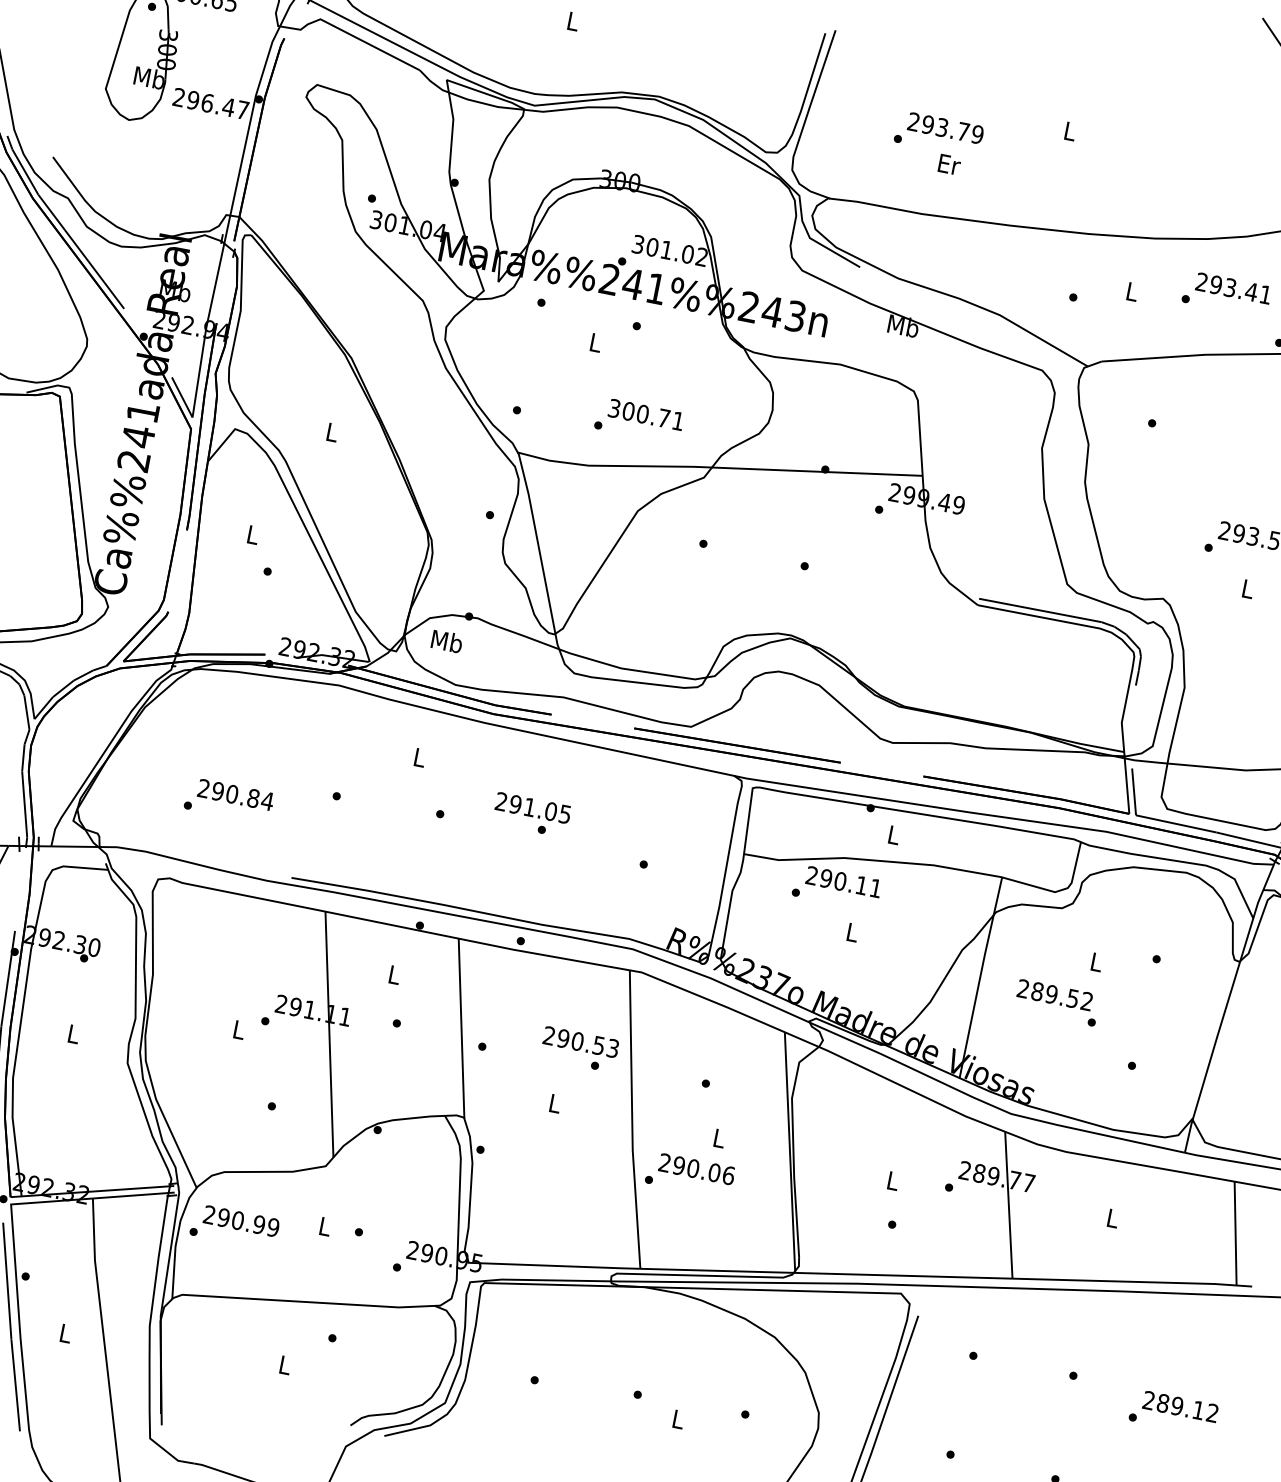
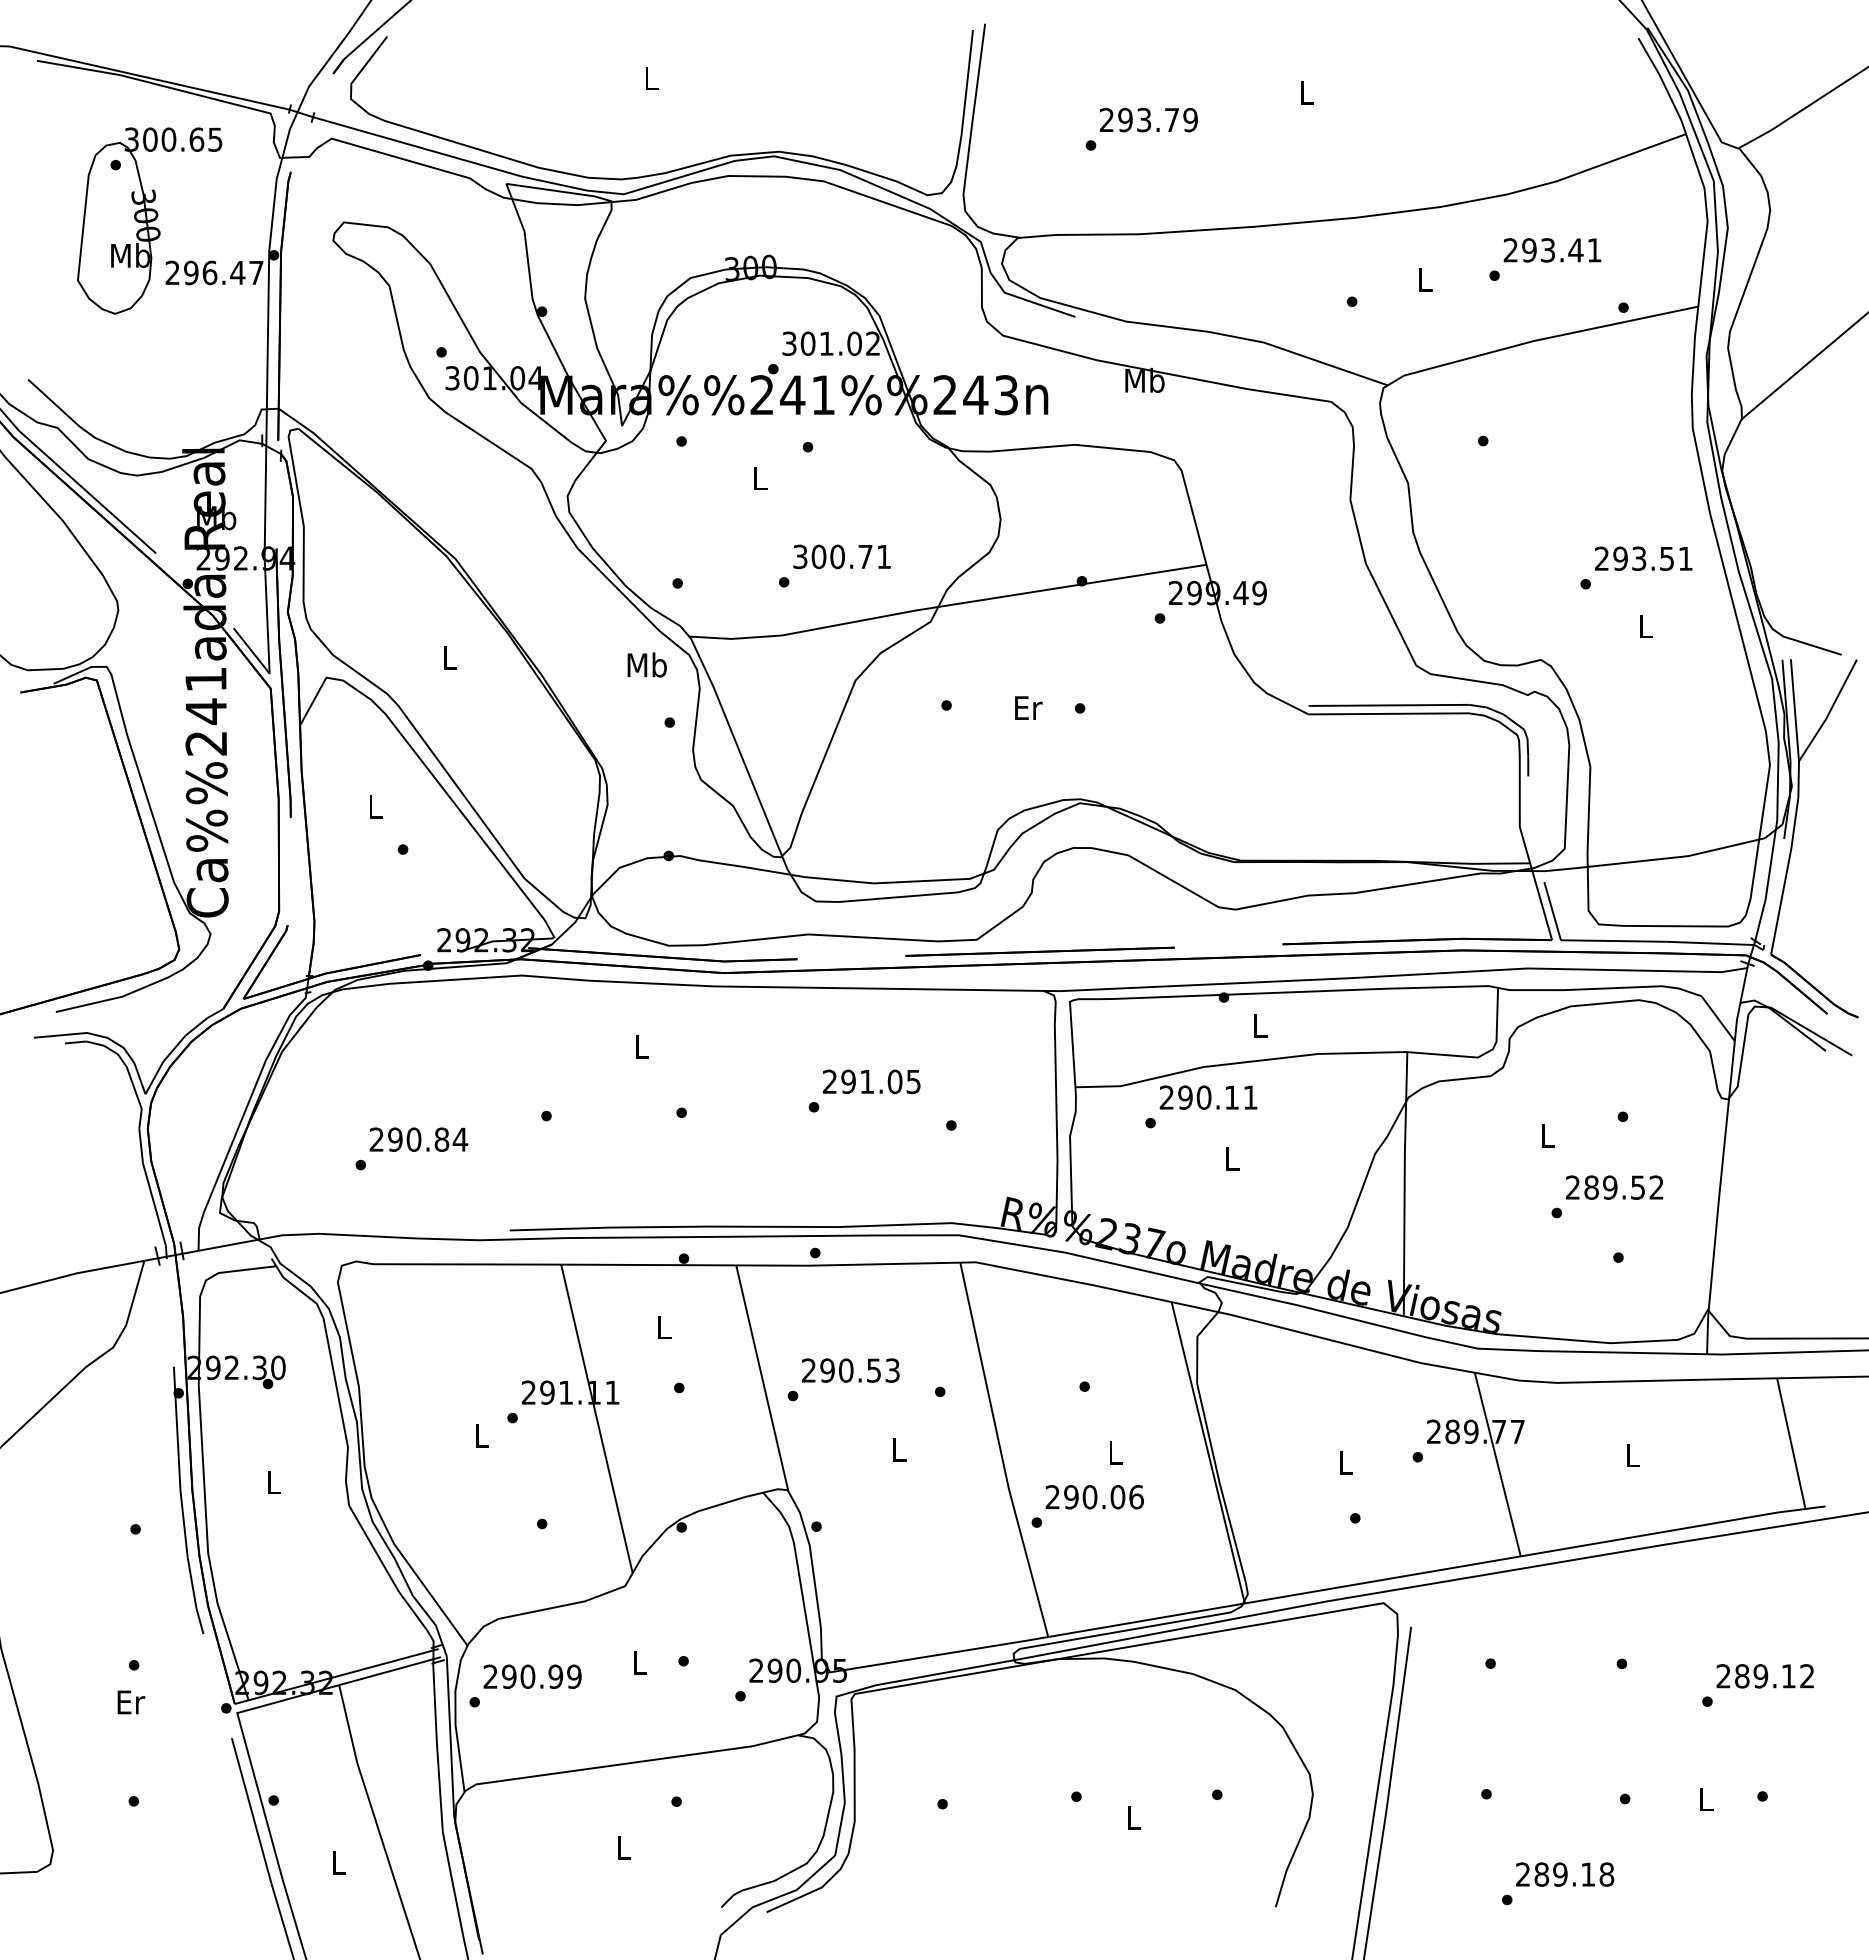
text: (949, 164) -> (1028, 707), moved
text: (446, 641) -> (646, 664), moved
text: (533, 807) -> (871, 1081), moved
text: (1054, 995) -> (1614, 1187), moved
text: (580, 1042) -> (850, 1370), moved

